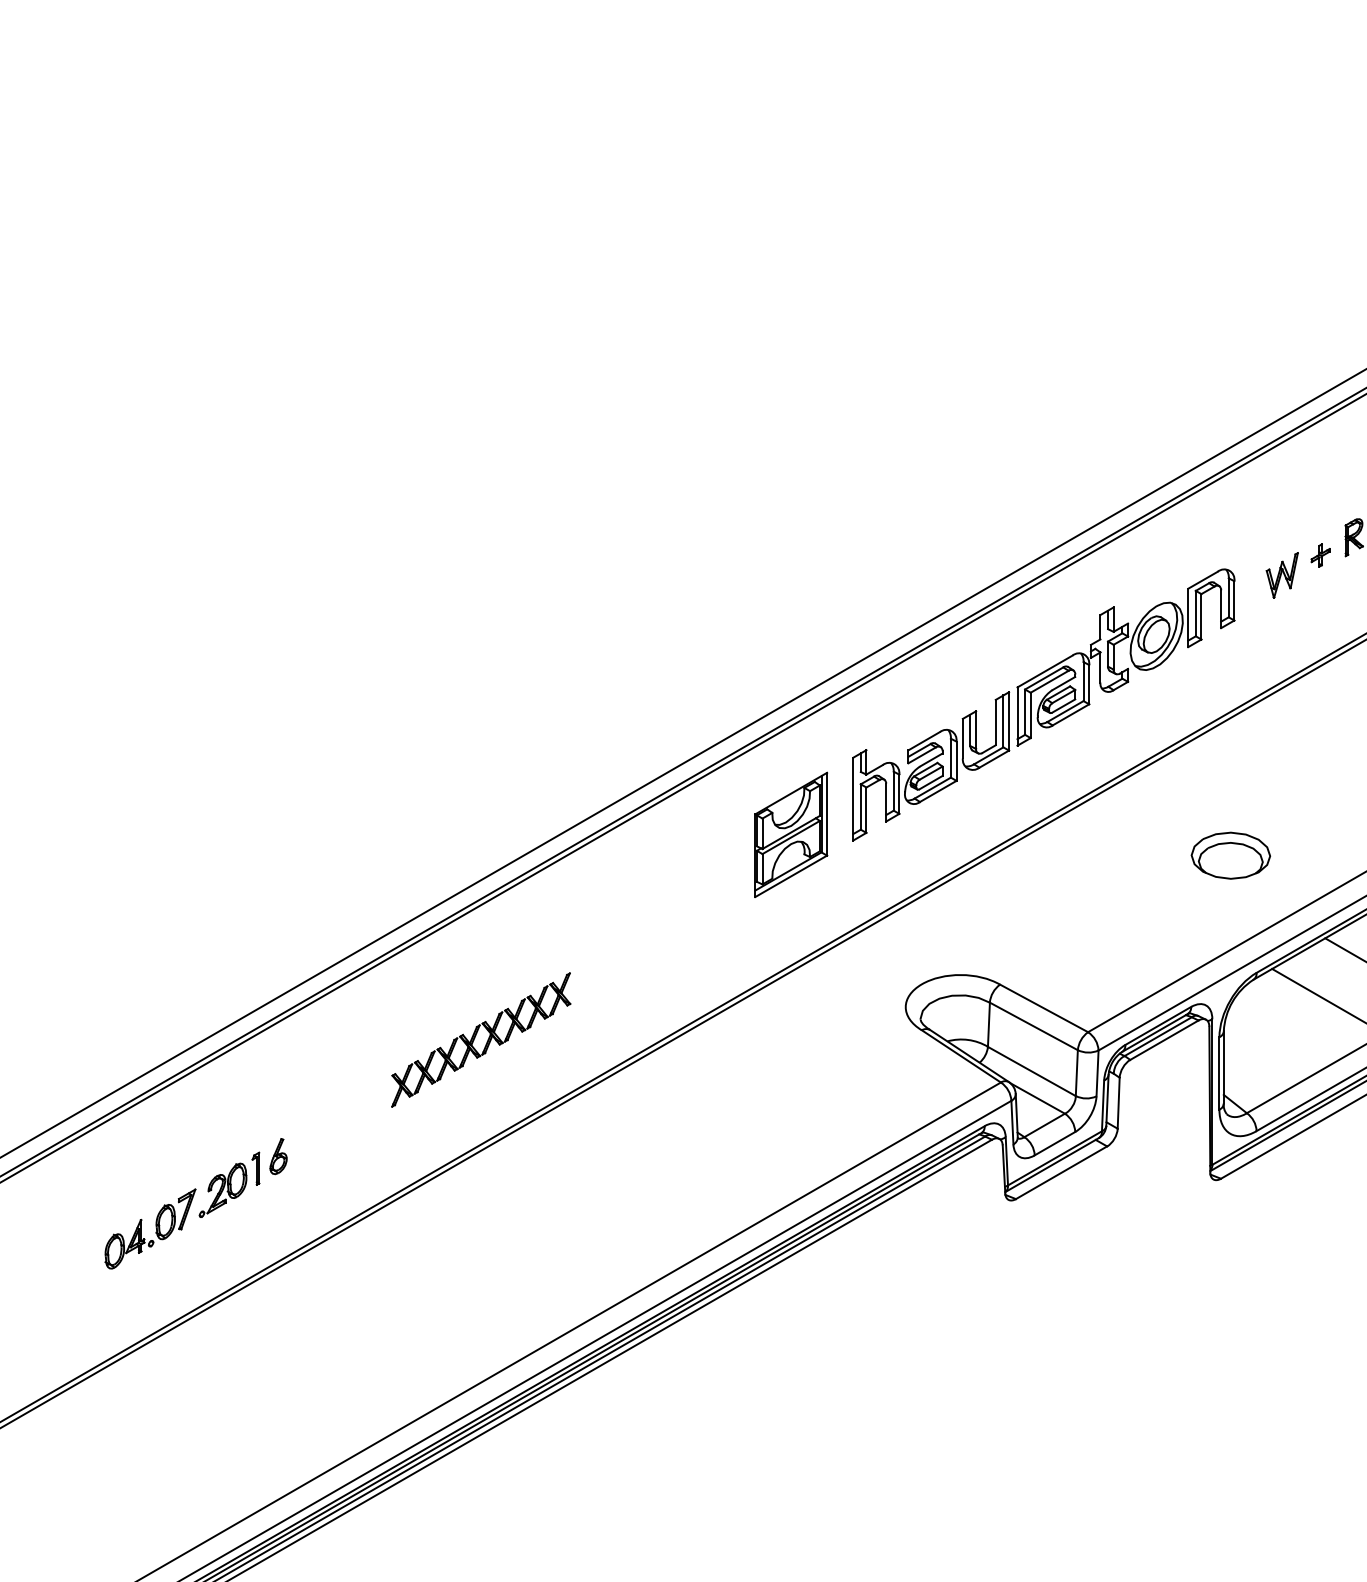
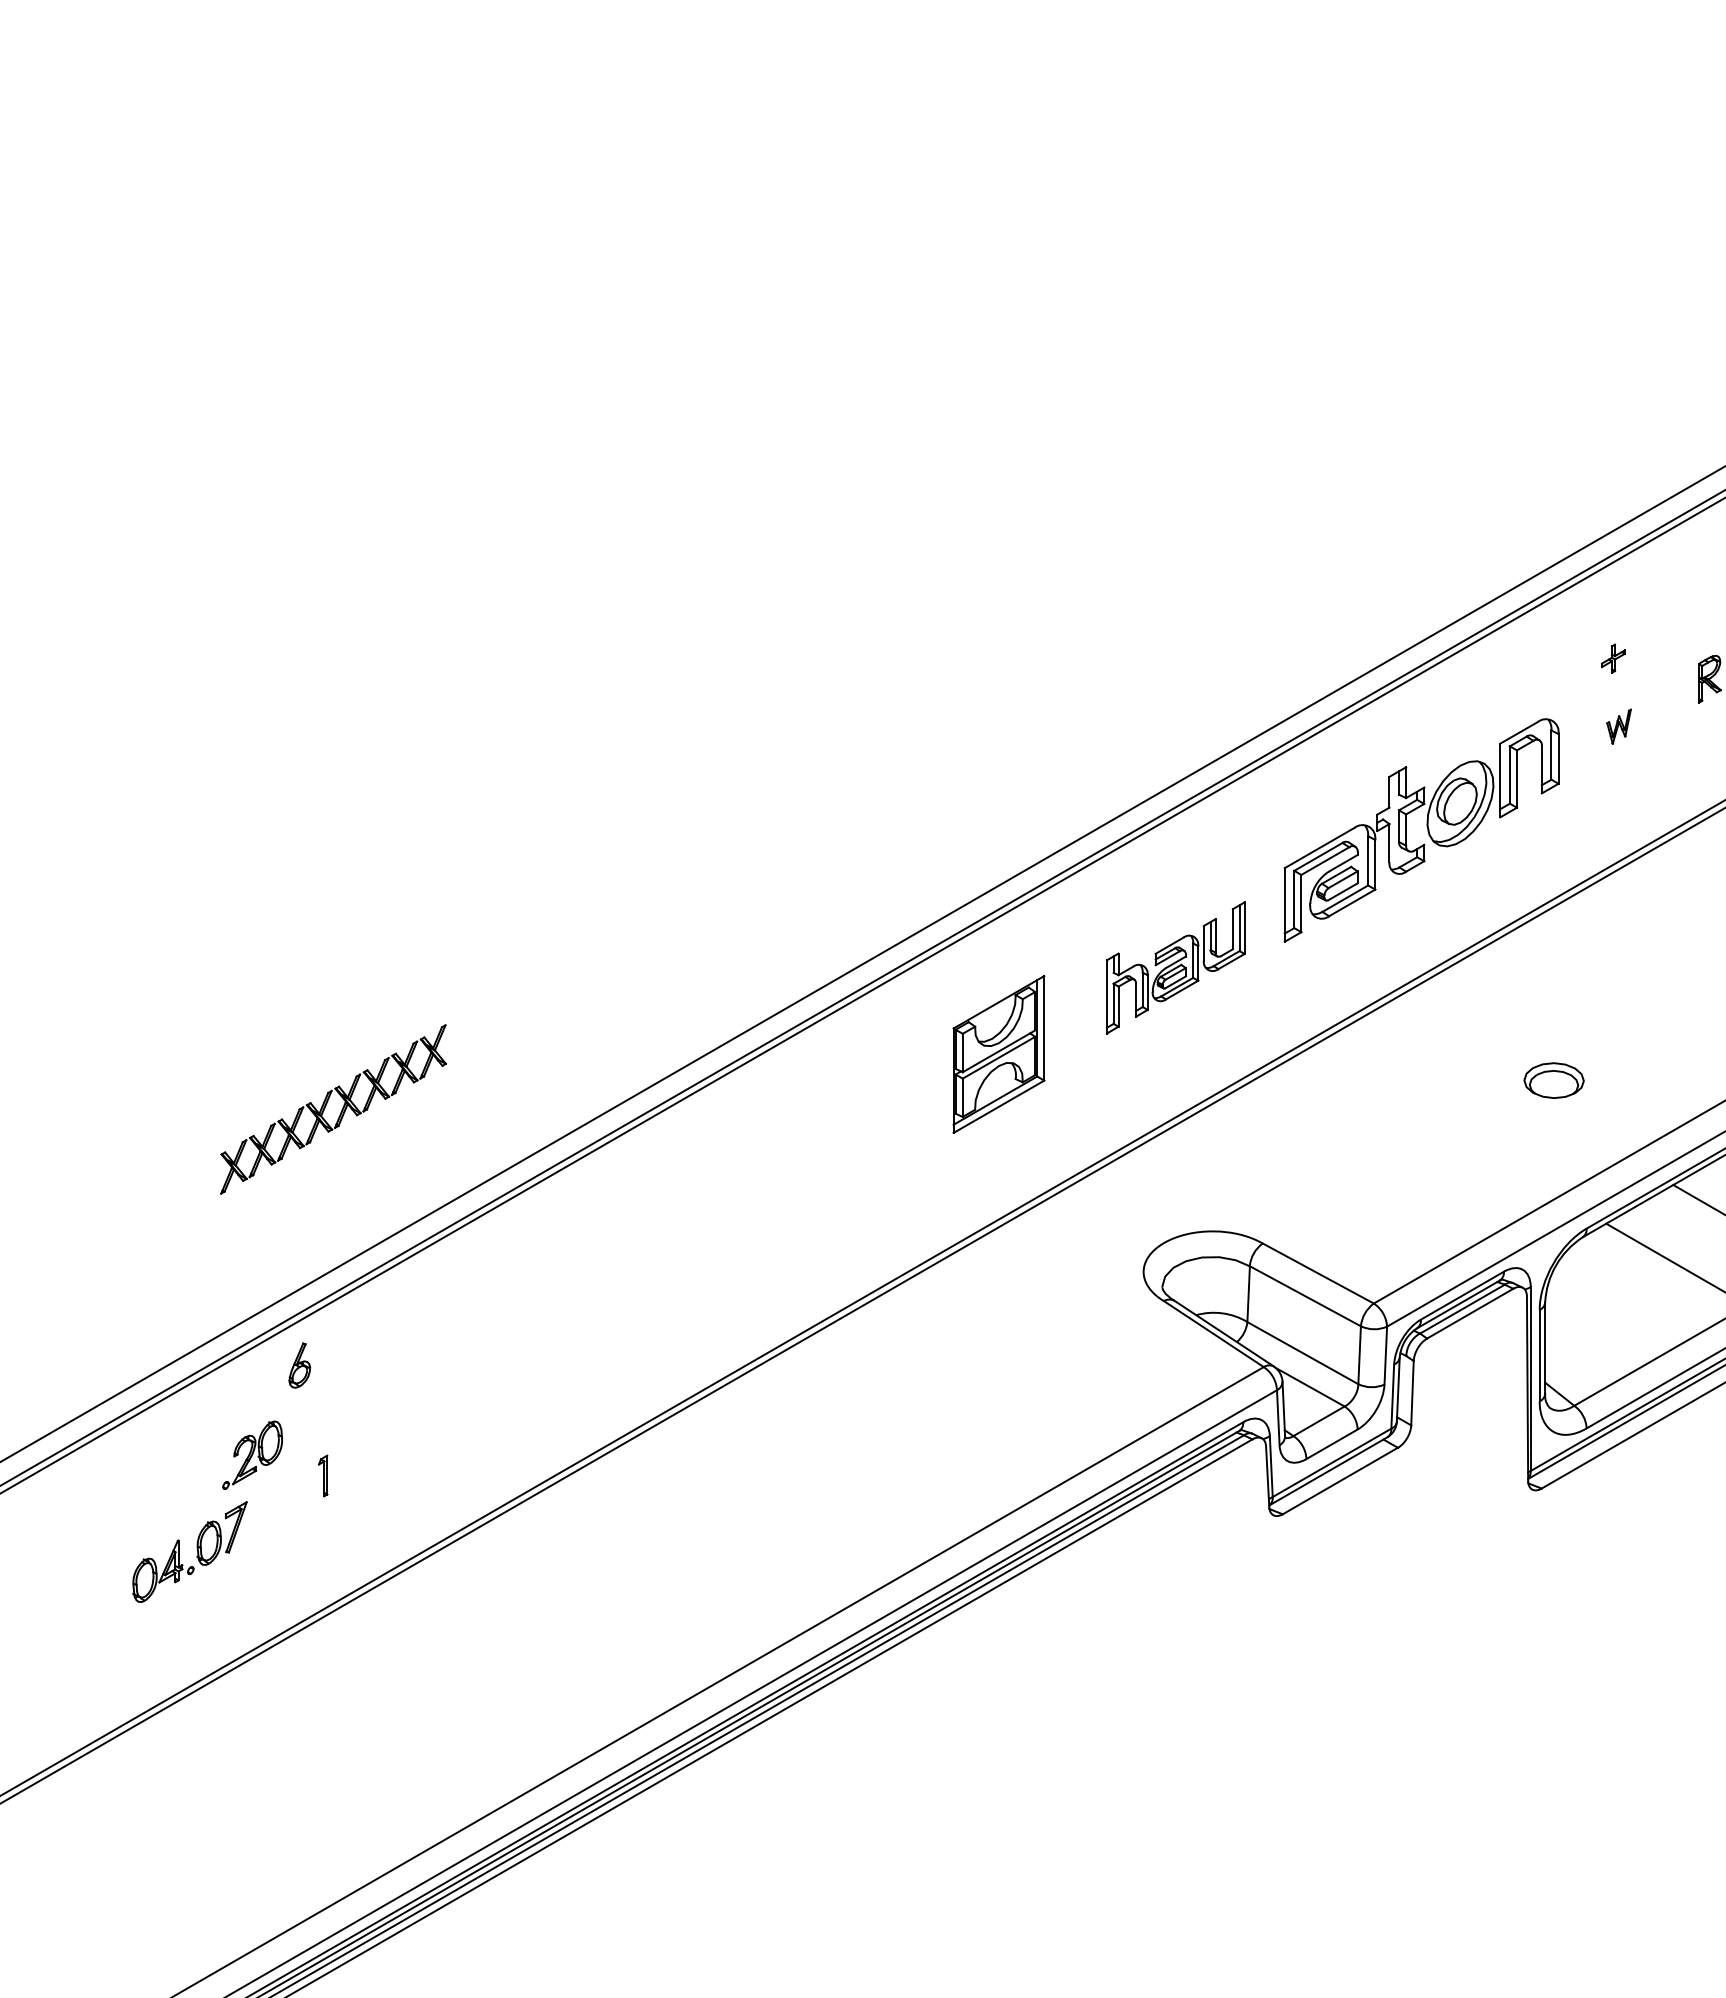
part: (1320, 555) -> (1613, 658), moved
part: (1281, 575) -> (1618, 726), size x0.6
part: (931, 766) -> (1175, 967), size x0.7
part: (1230, 855) -> (1553, 1080), size x0.6
part: (475, 1037) -> (326, 1106), moved
part: (278, 1156) -> (299, 1365), moved
part: (222, 1189) -> (252, 1454), moved

